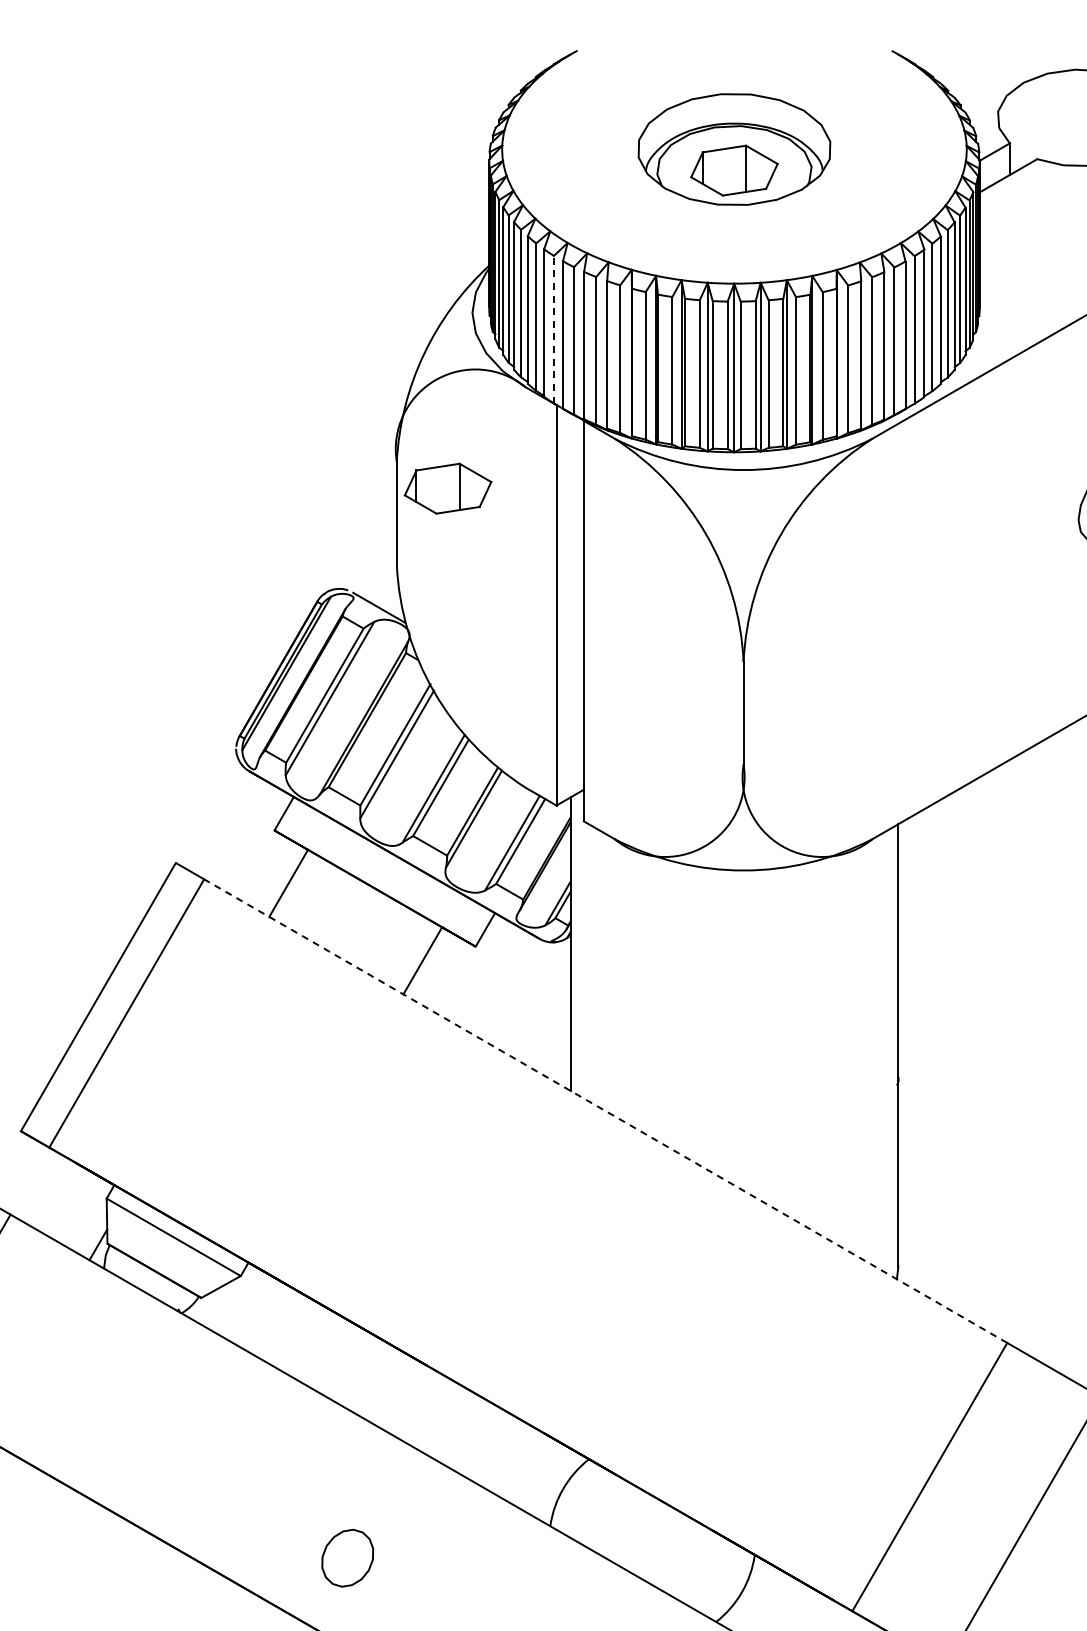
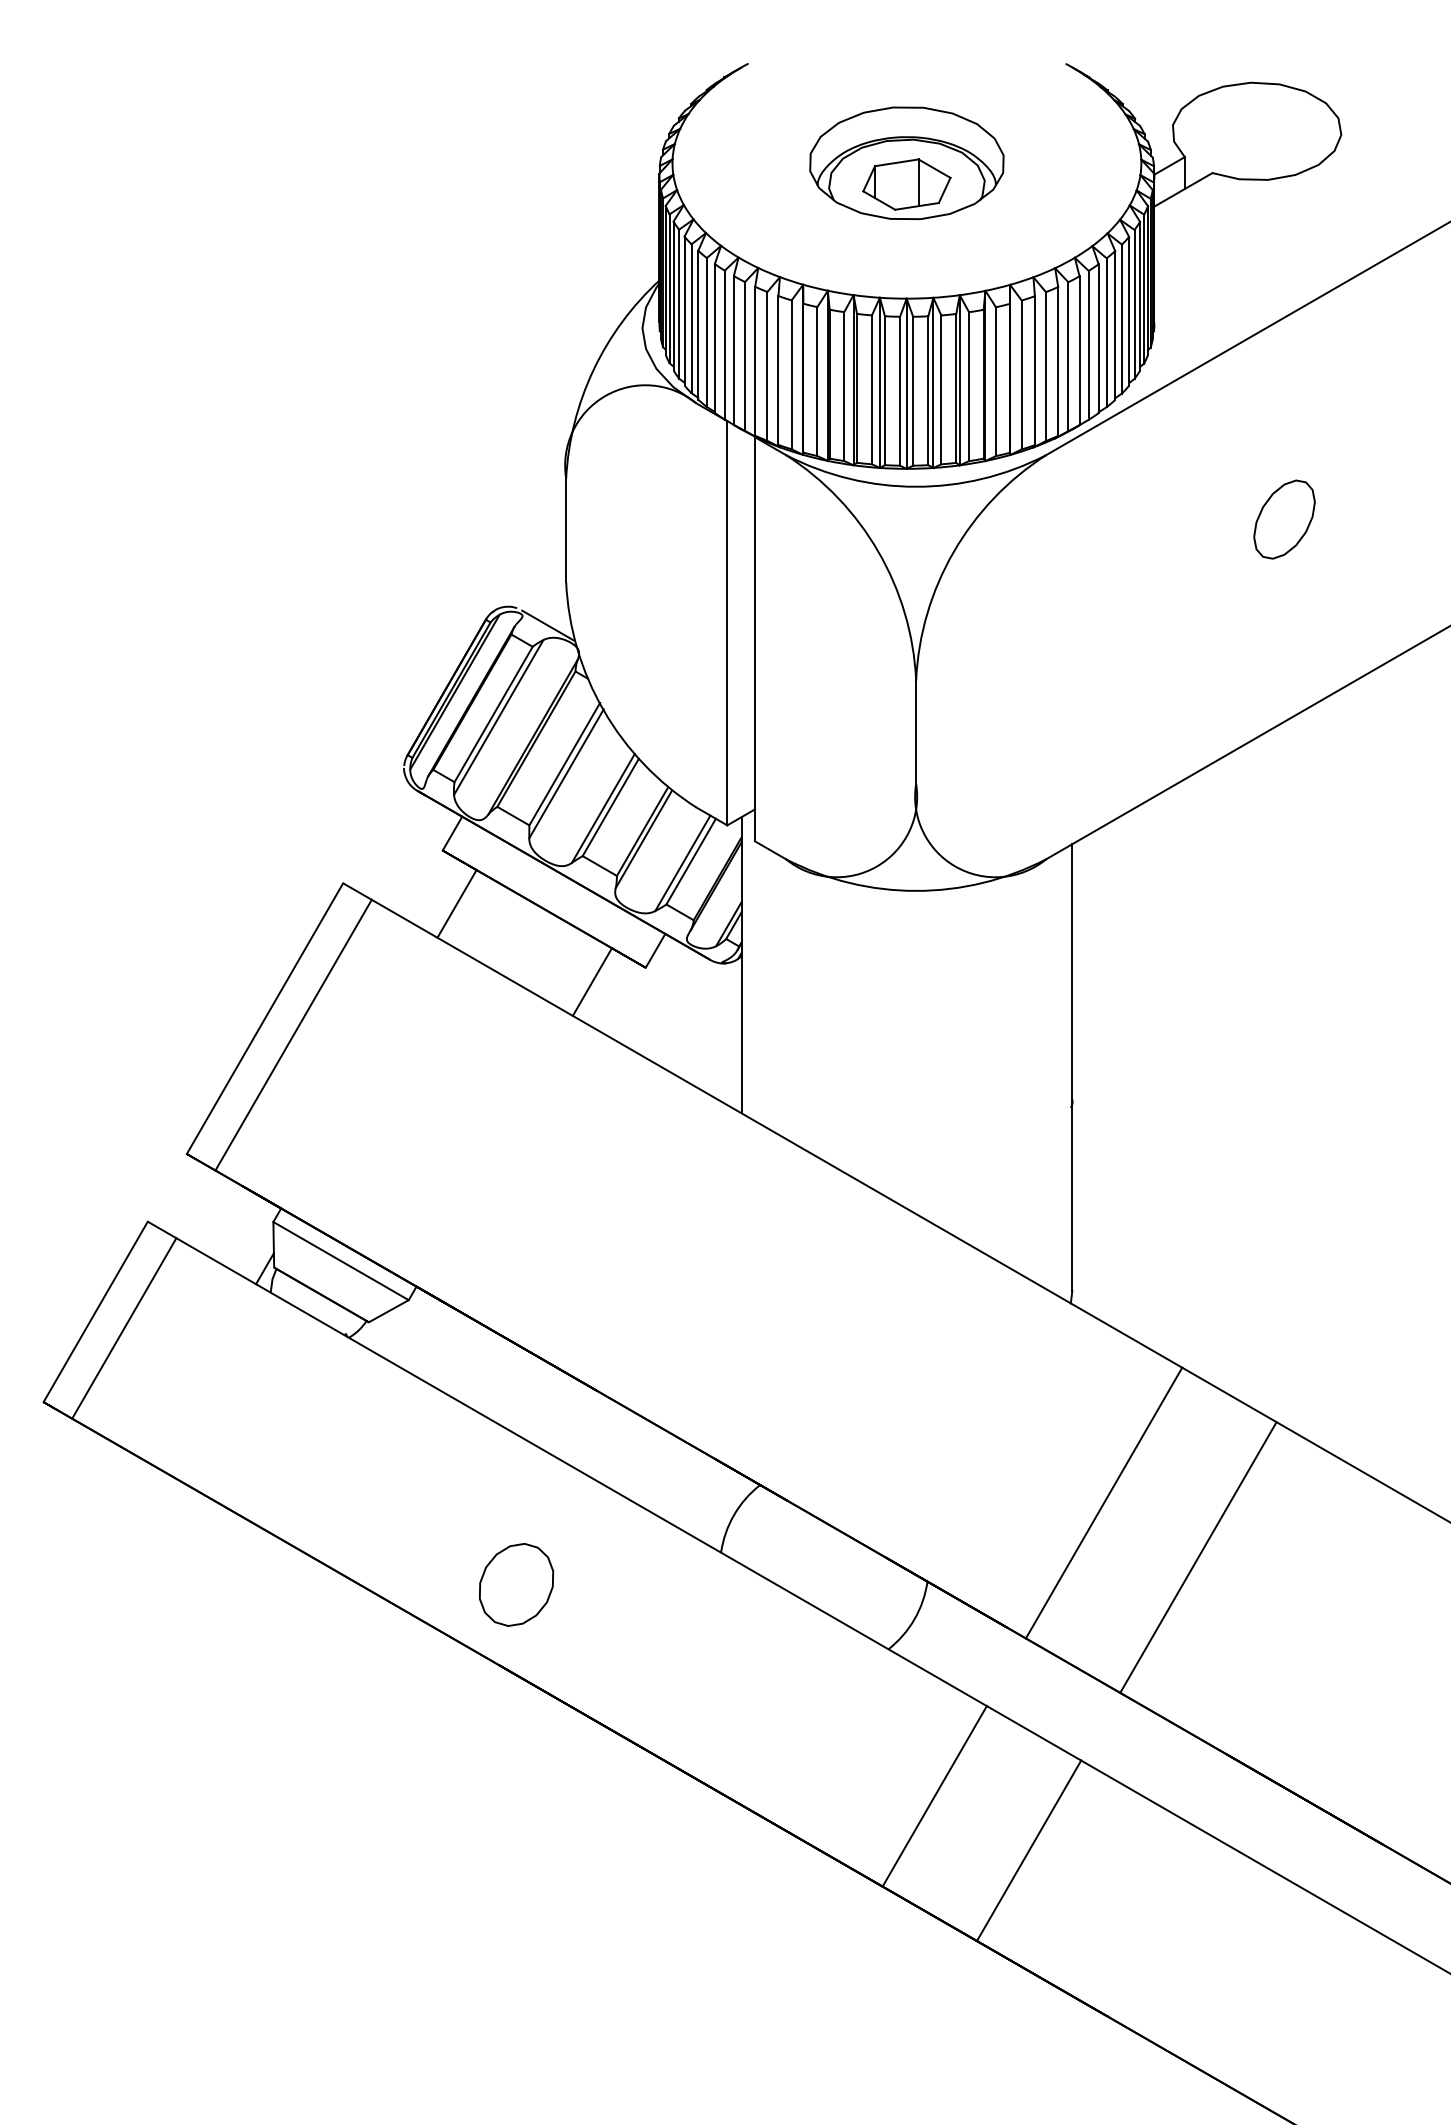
line: (553, 329) -> (724, 344), dashed -> solid
part: (447, 488) -> (617, 505), removed
line: (606, 1110) -> (777, 1133), dashed -> solid
part: (347, 1557) -> (516, 1584), size x1.43

